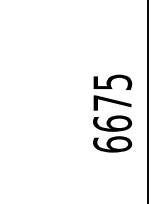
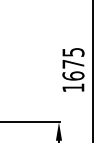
text: (112, 143) -> (73, 87), 6675 -> 1675

